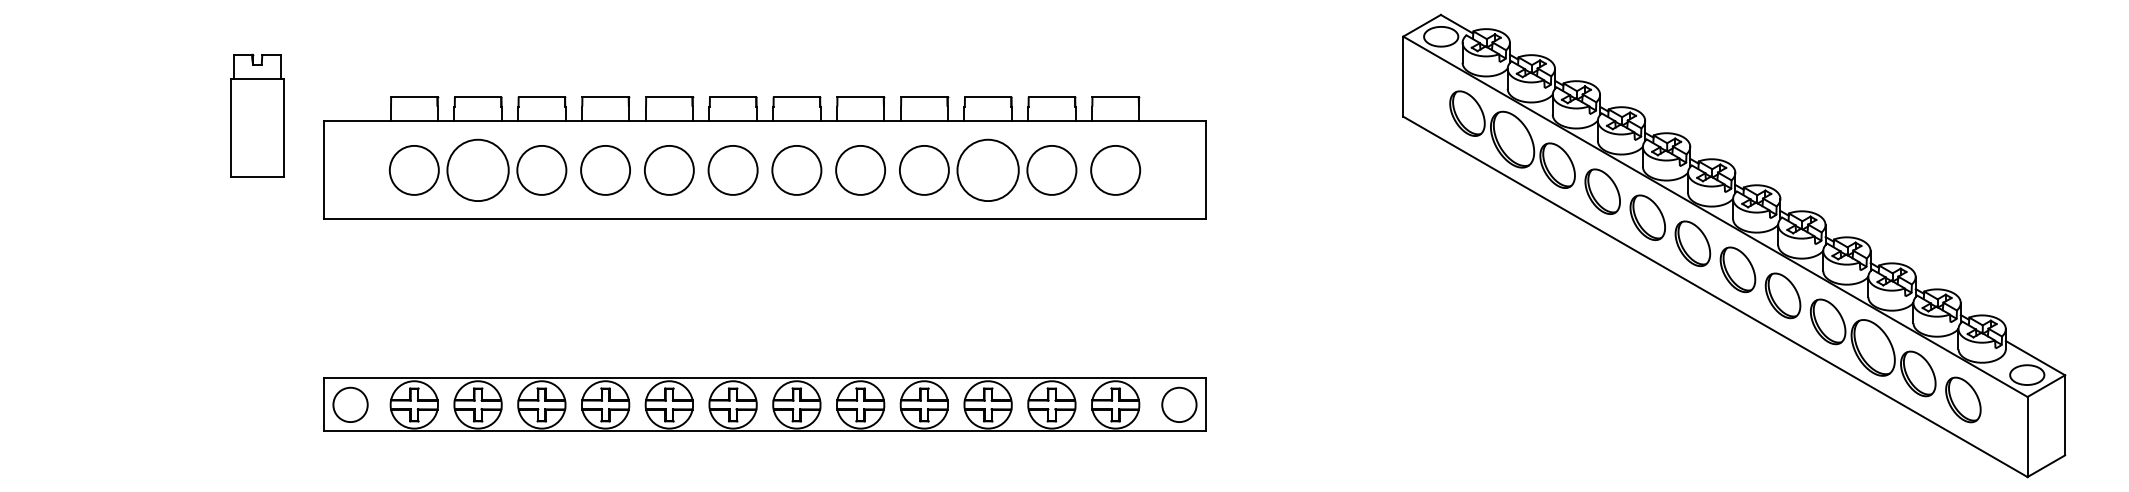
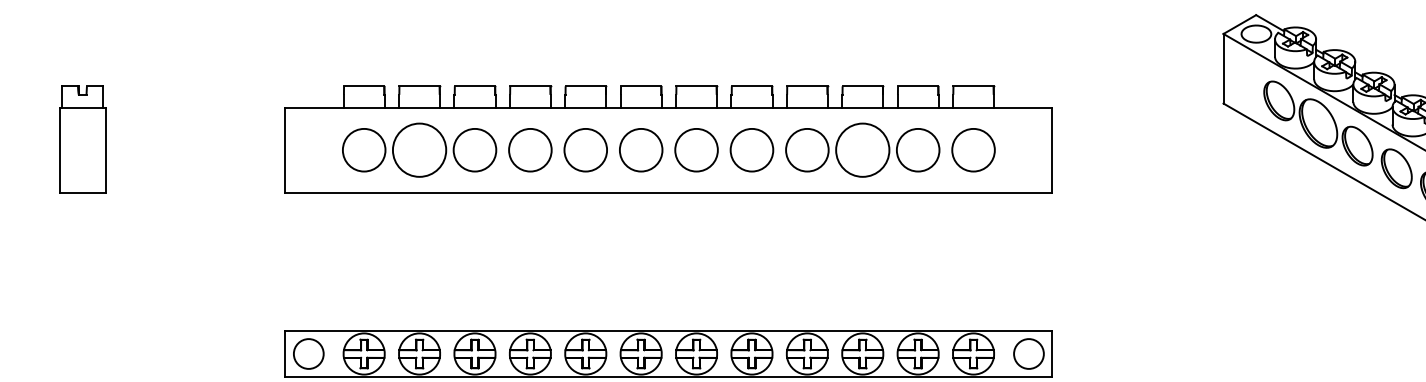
part: (257, 115) -> (82, 139), moved

